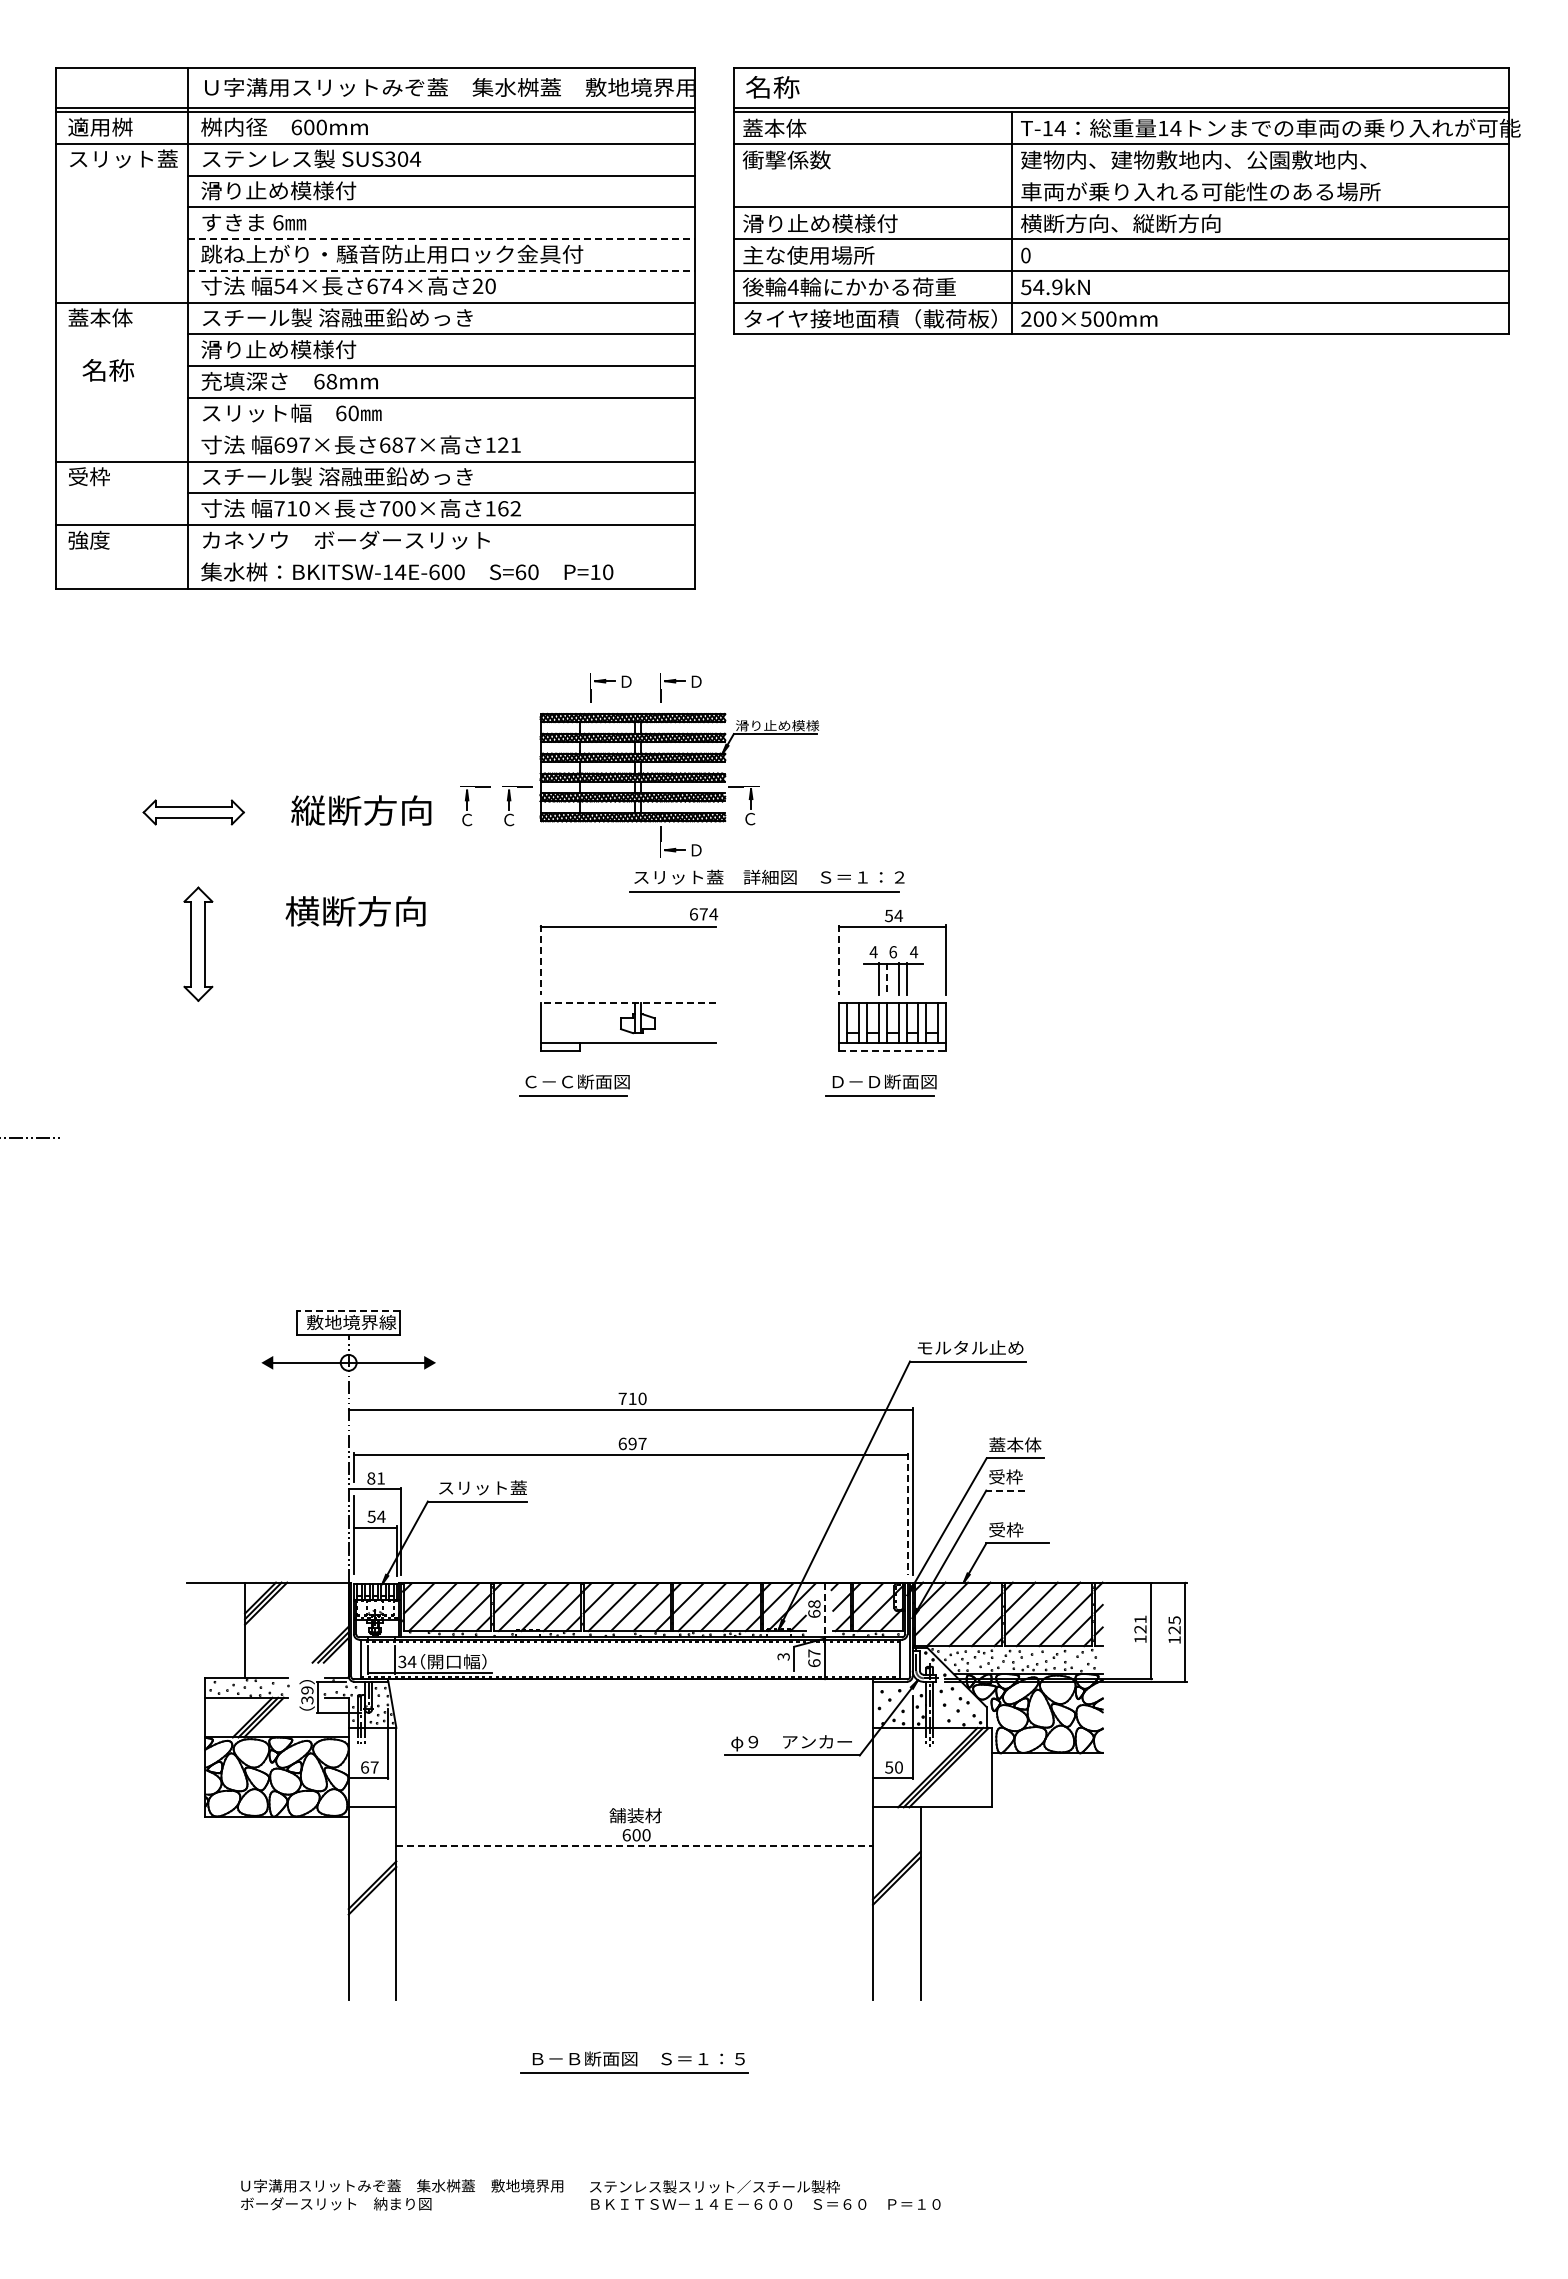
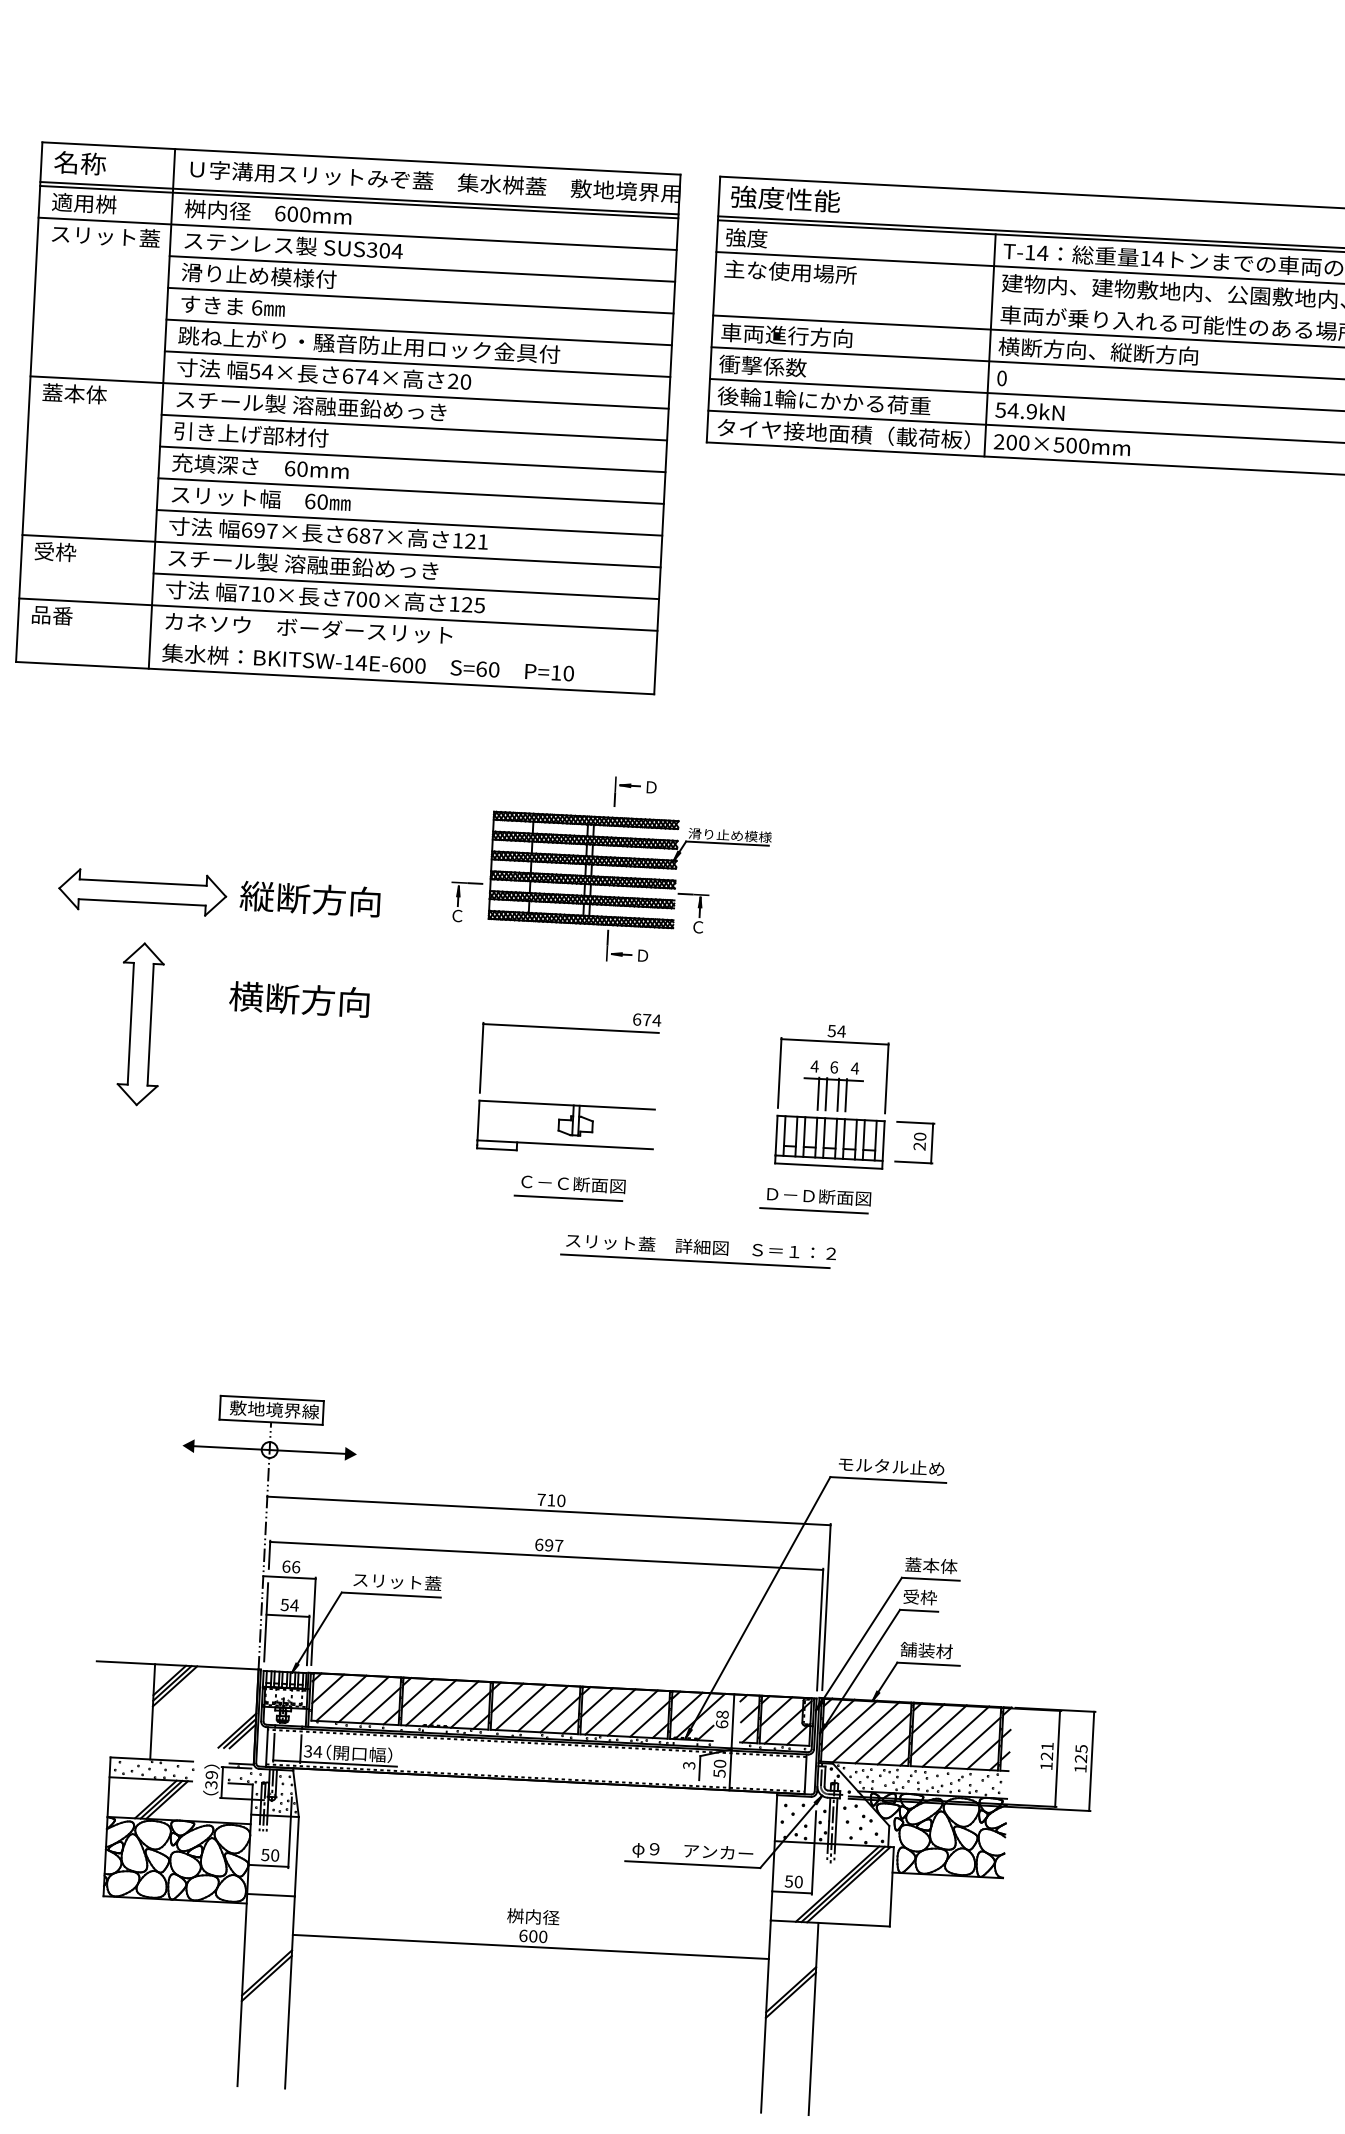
text: (800, 87) -> (785, 199), 名称 -> 強度性能
text: (774, 127) -> (757, 237), 蓋本体 -> 強度
text: (808, 159) -> (789, 271), 衝撃係数 -> 主な使用場所
text: (820, 223) -> (798, 336), 滑り止め模様付 -> 車両進行方向
line: (441, 239) -> (419, 332), dashed -> solid
text: (808, 254) -> (784, 366), 主な使用場所 -> 衝撃係数
line: (441, 270) -> (417, 363), dashed -> solid
text: (792, 286) -> (767, 397), 4 -> 1
text: (267, 349) -> (239, 433), 滑り止め模様付 -> 引き上げ部材付
text: (108, 370) -> (80, 163), moved
text: (331, 381) -> (302, 469), 68mm -> 60mm
line: (441, 429) -> (409, 522), added
text: (509, 508) -> (473, 604), 162 -> 125
text: (88, 539) -> (51, 614), 強度 -> 品番
part: (610, 687) -> (565, 788), removed
part: (467, 806) -> (416, 900), removed
part: (193, 812) -> (142, 892), size x1.67
part: (766, 880) -> (698, 1250), moved
part: (198, 944) -> (140, 1024), size x1.43
line: (540, 960) -> (481, 1057), dashed -> solid
line: (839, 960) -> (780, 1073), dashed -> solid
line: (886, 979) -> (826, 1094), dashed -> solid
line: (628, 1003) -> (567, 1105), dashed -> solid
part: (977, 1022) -> (914, 1141), added
line: (892, 1051) -> (828, 1166), dashed -> solid
part: (574, 1085) -> (570, 1187), moved
line: (348, 1311) -> (272, 1398), dashed -> solid
text: (376, 1478) -> (291, 1566), 81 -> 66
line: (1004, 1490) -> (918, 1610), dashed -> solid
line: (907, 1514) -> (820, 1629), dashed -> solid
text: (1014, 1529) -> (926, 1650), 受枠 -> 舗装材
line: (825, 1610) -> (733, 1721), dashed -> solid
text: (814, 1658) -> (719, 1768), 67 -> 50
text: (369, 1767) -> (269, 1855), 67 -> 50
text: (635, 1815) -> (533, 1916), 舗装材 -> 桝内径
line: (635, 1845) -> (531, 1946), dashed -> solid

